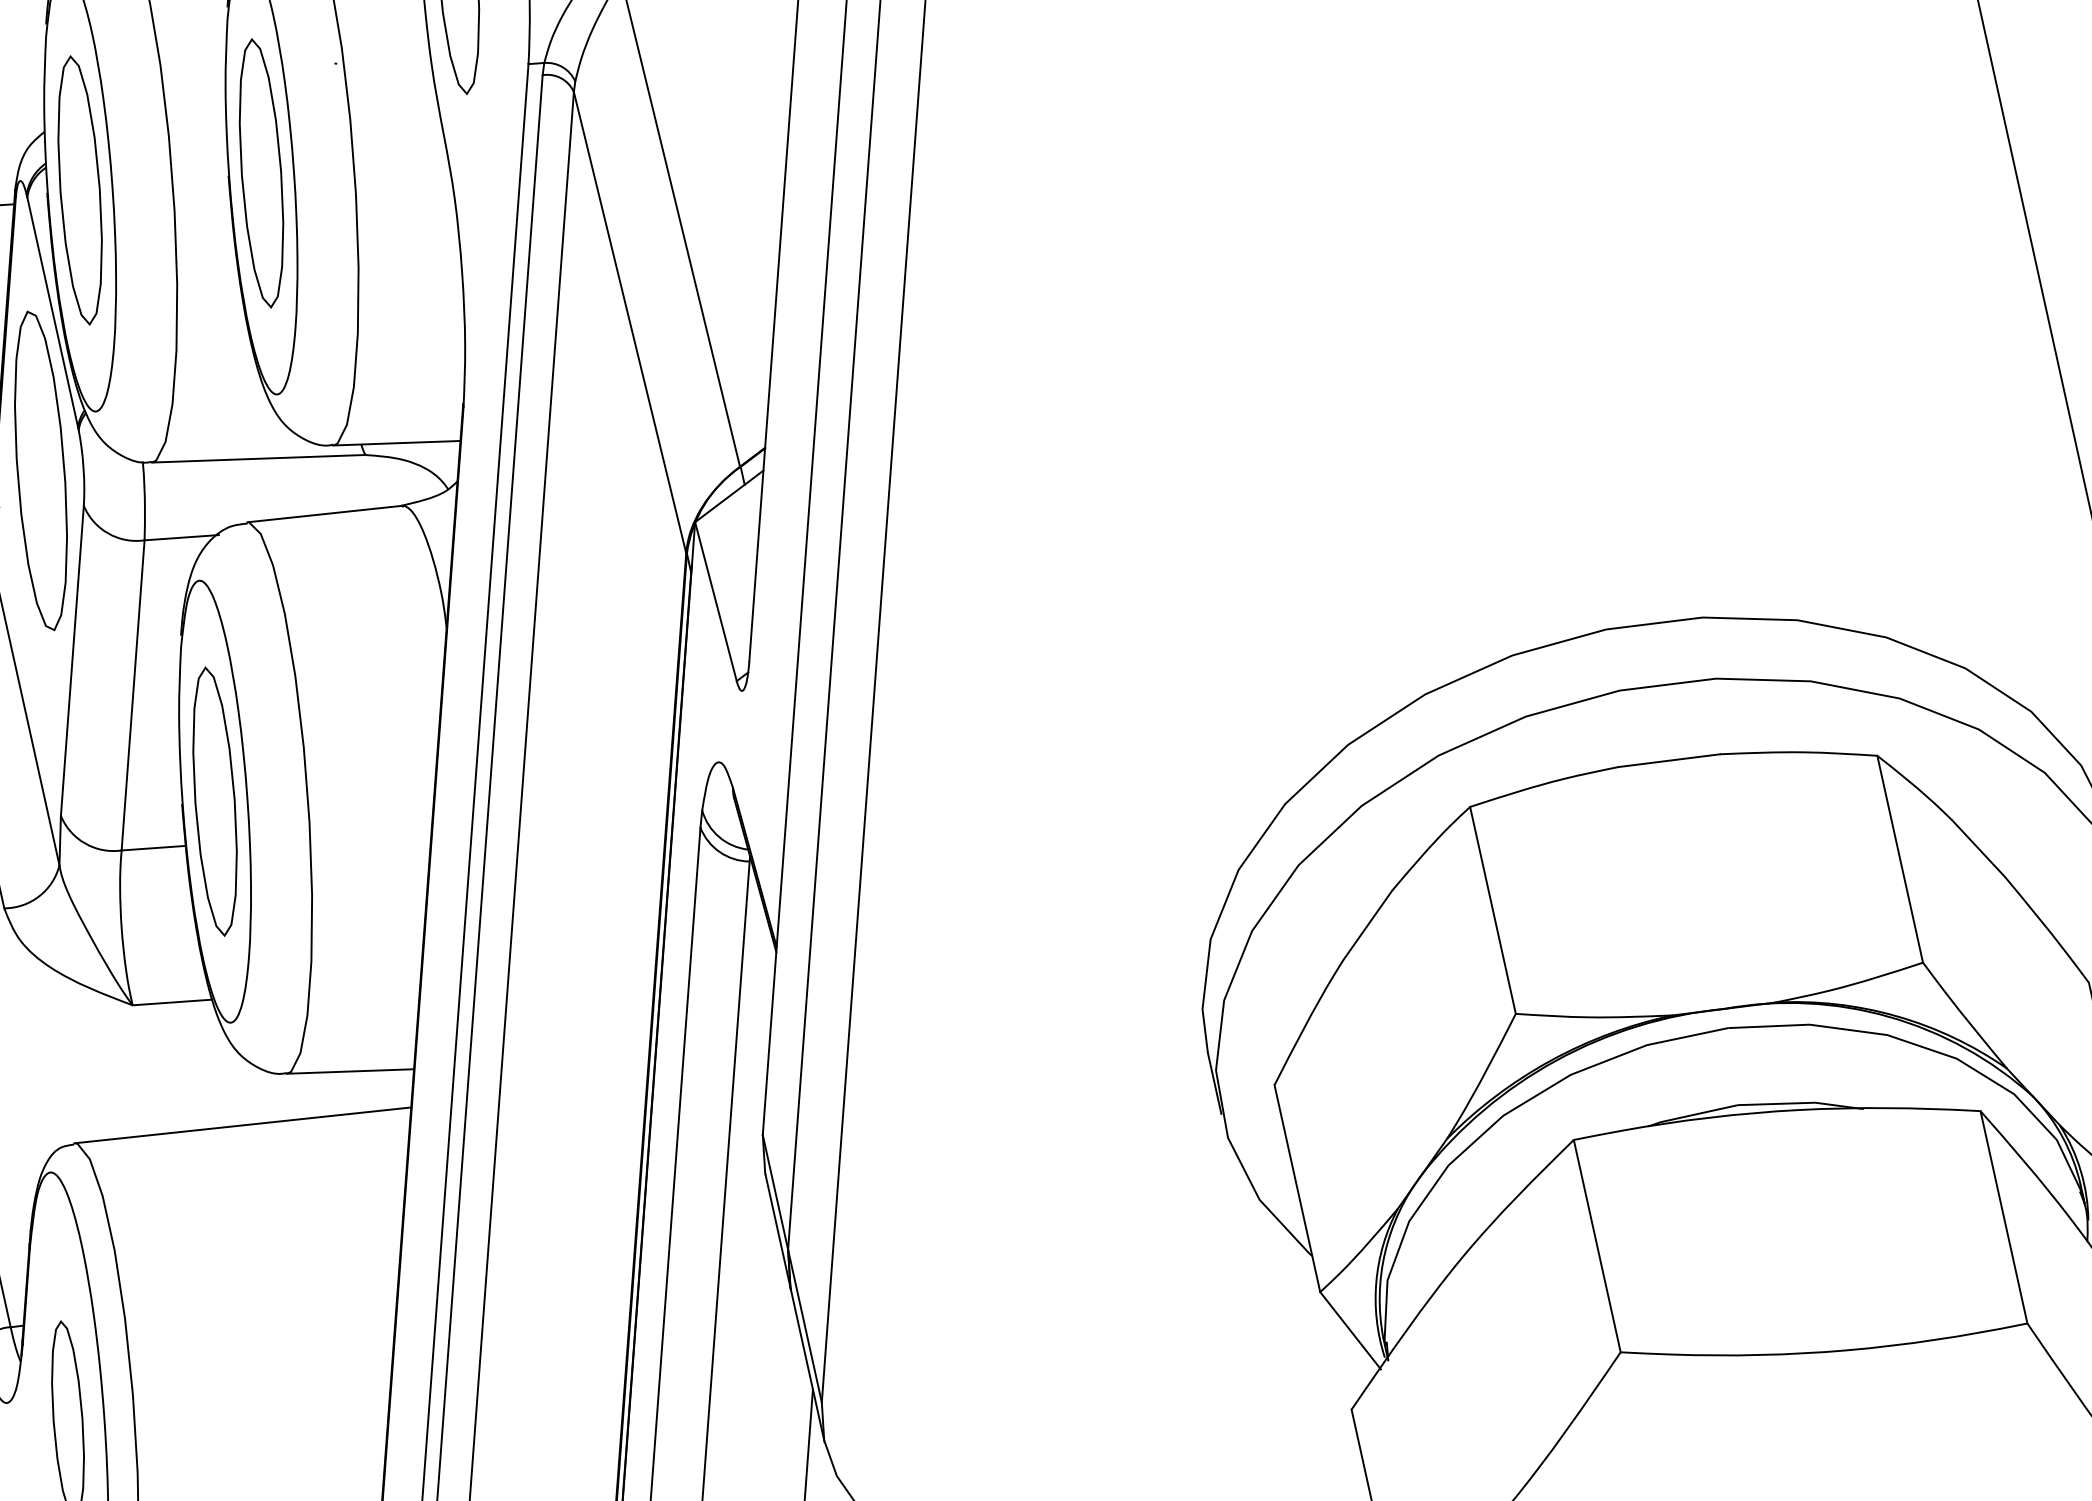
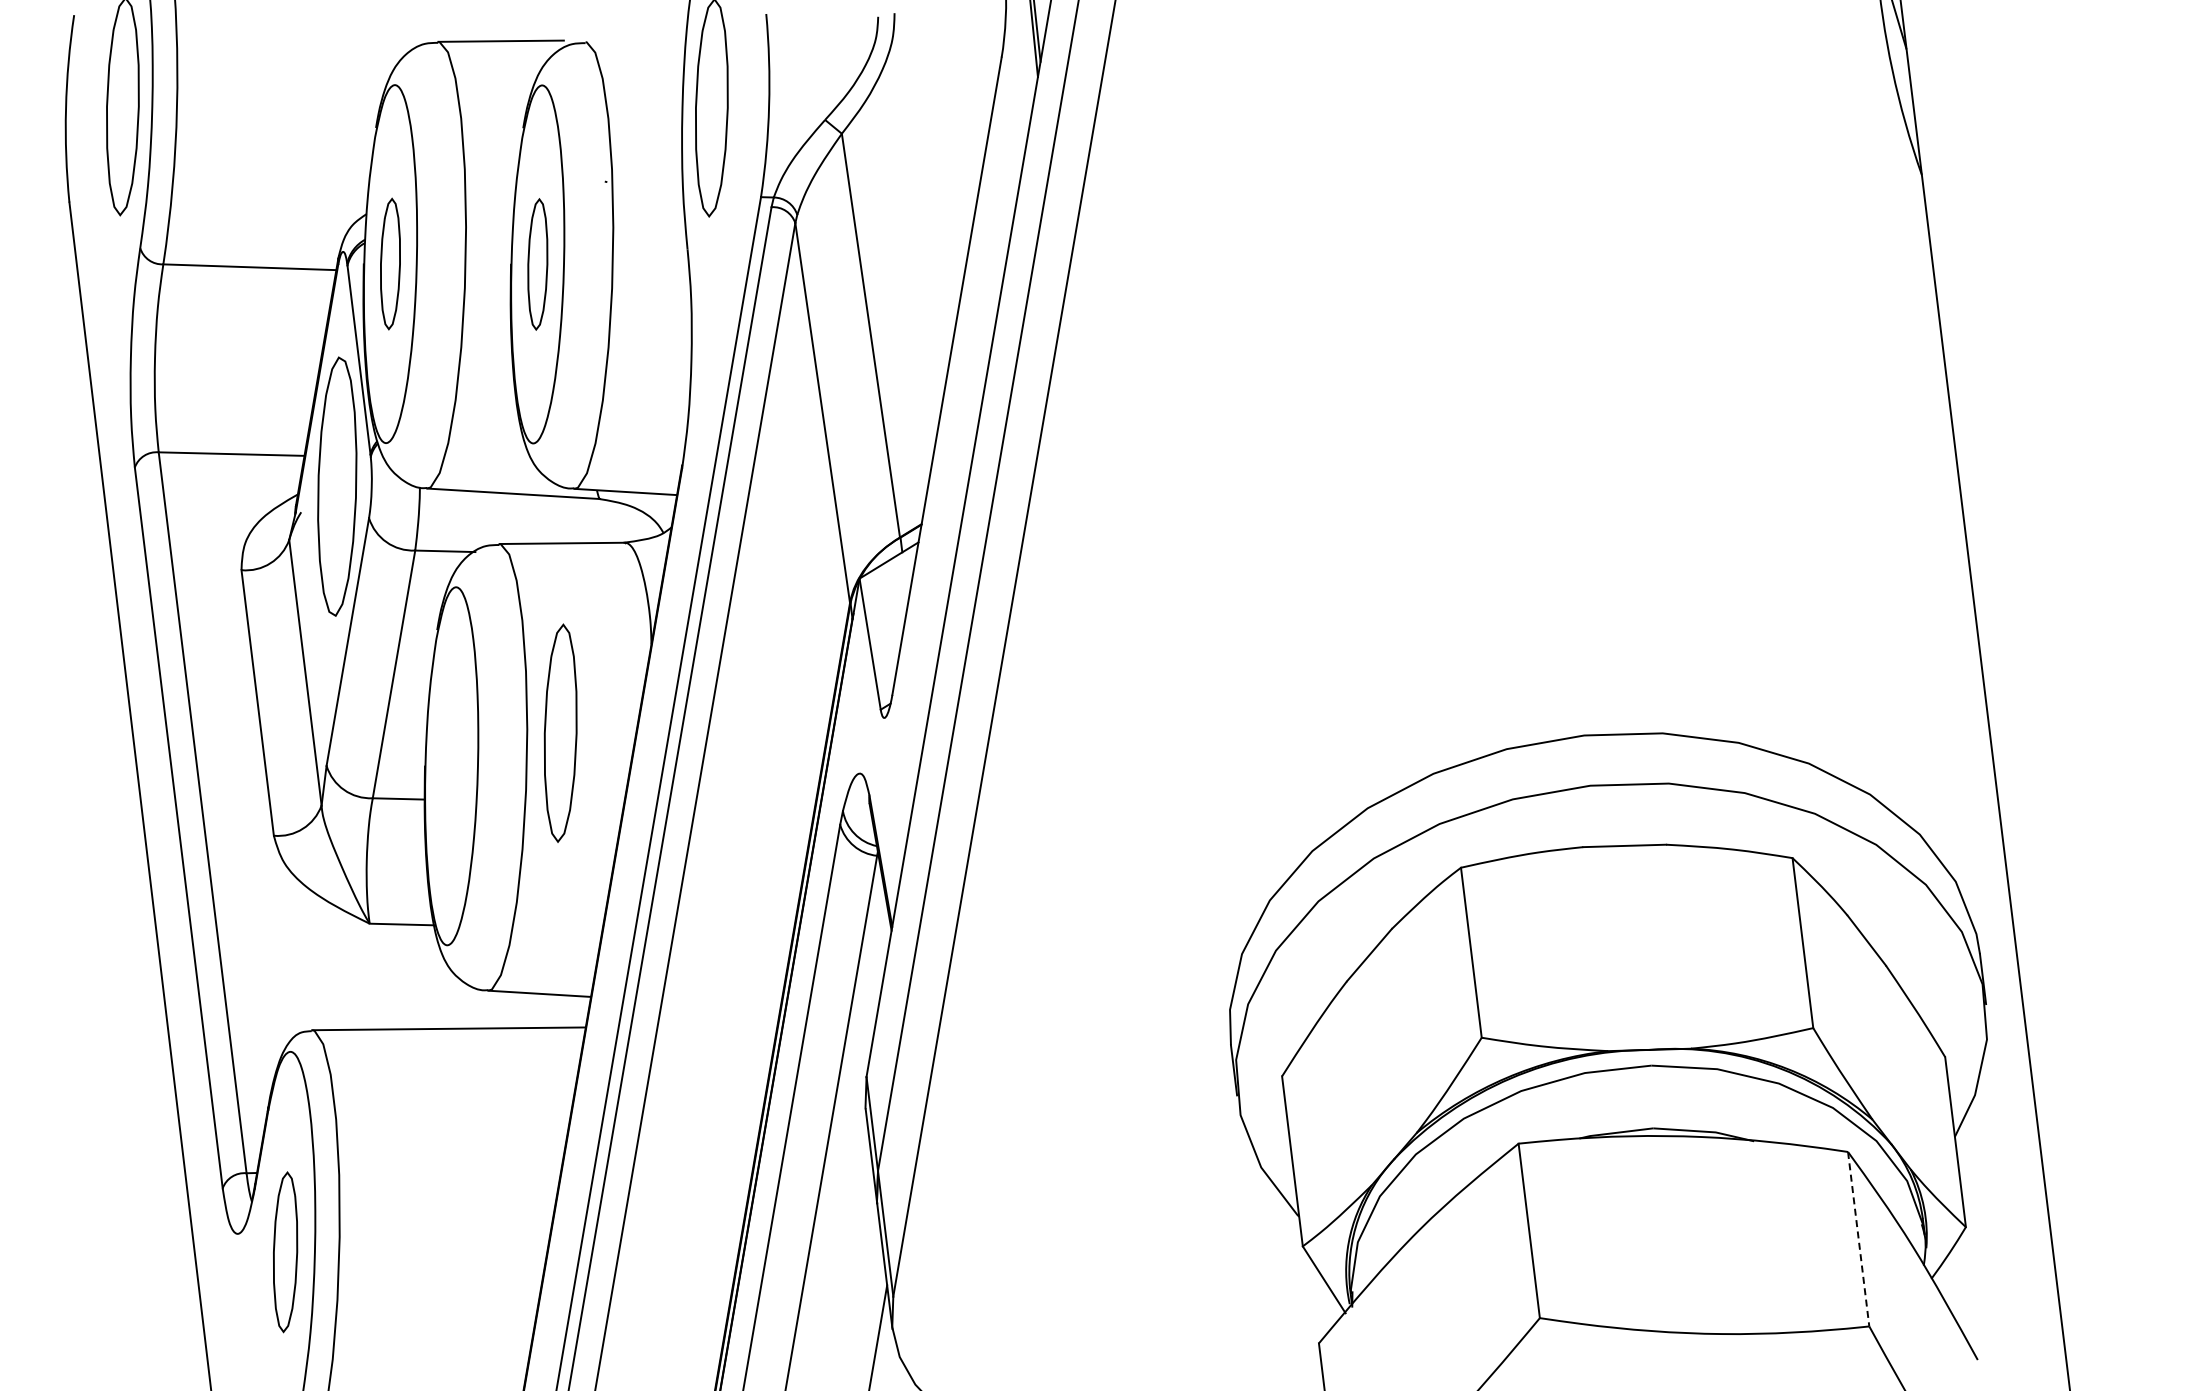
part: (261, 173) -> (537, 264), size x0.6
part: (80, 189) -> (390, 263), size x0.6
part: (214, 800) -> (560, 732), moved
line: (2003, 1217) -> (1858, 1239), solid -> dashed

